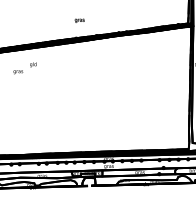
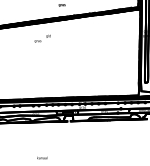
text: (24, 67) -> (42, 38), moved

